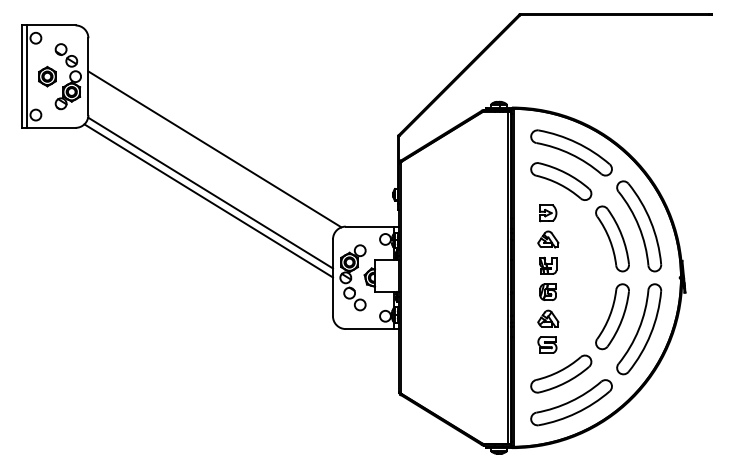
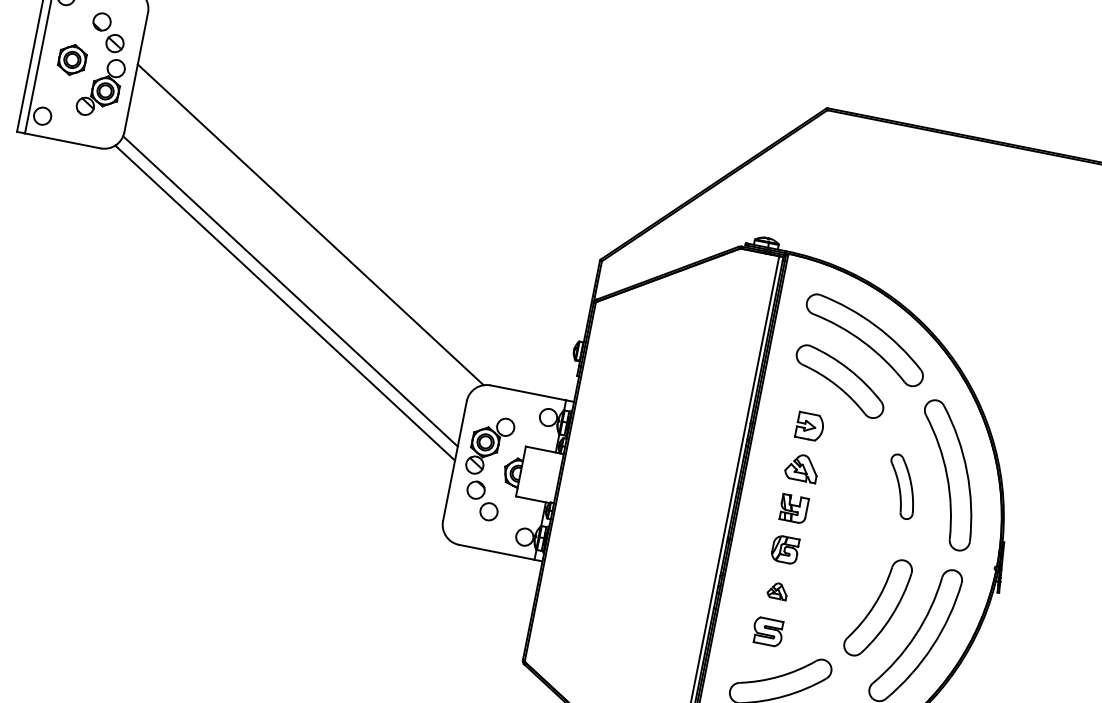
part: (612, 238) -> (902, 486), size x0.6
part: (548, 318) -> (777, 590), size x0.6

